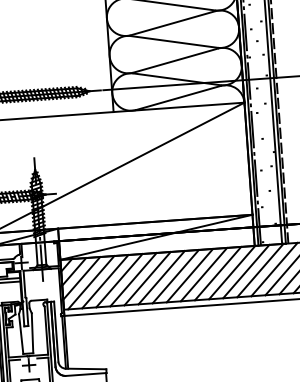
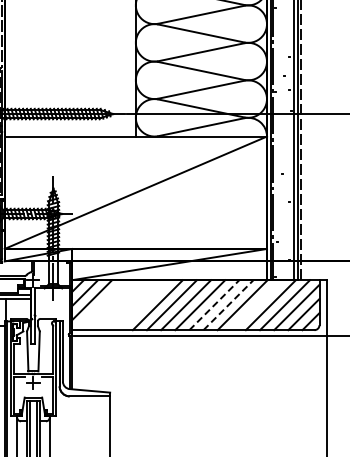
line: (246, 271) -> (256, 305), removed
line: (218, 272) -> (228, 304), solid -> dashed
line: (204, 273) -> (214, 304), solid -> dashed
line: (133, 280) -> (143, 305), removed
line: (119, 281) -> (129, 305), removed
line: (105, 282) -> (115, 305), removed
line: (91, 283) -> (101, 305), removed

